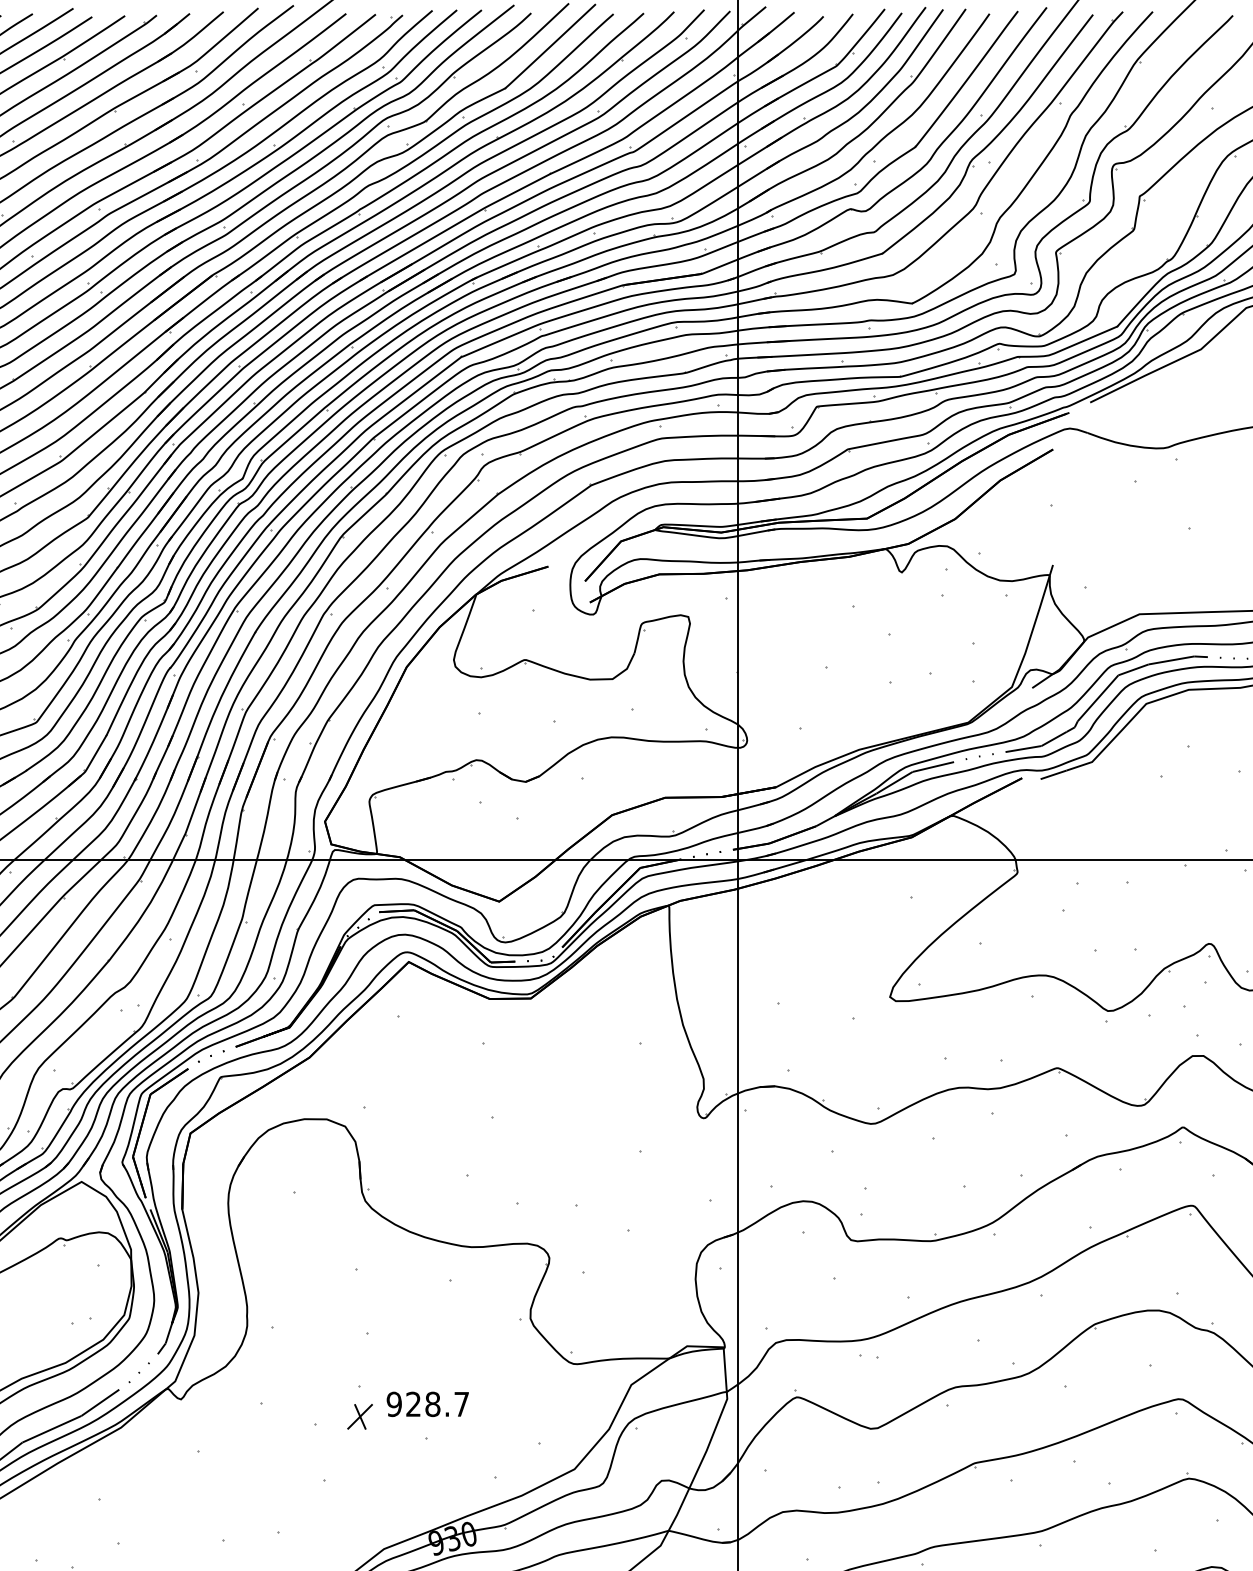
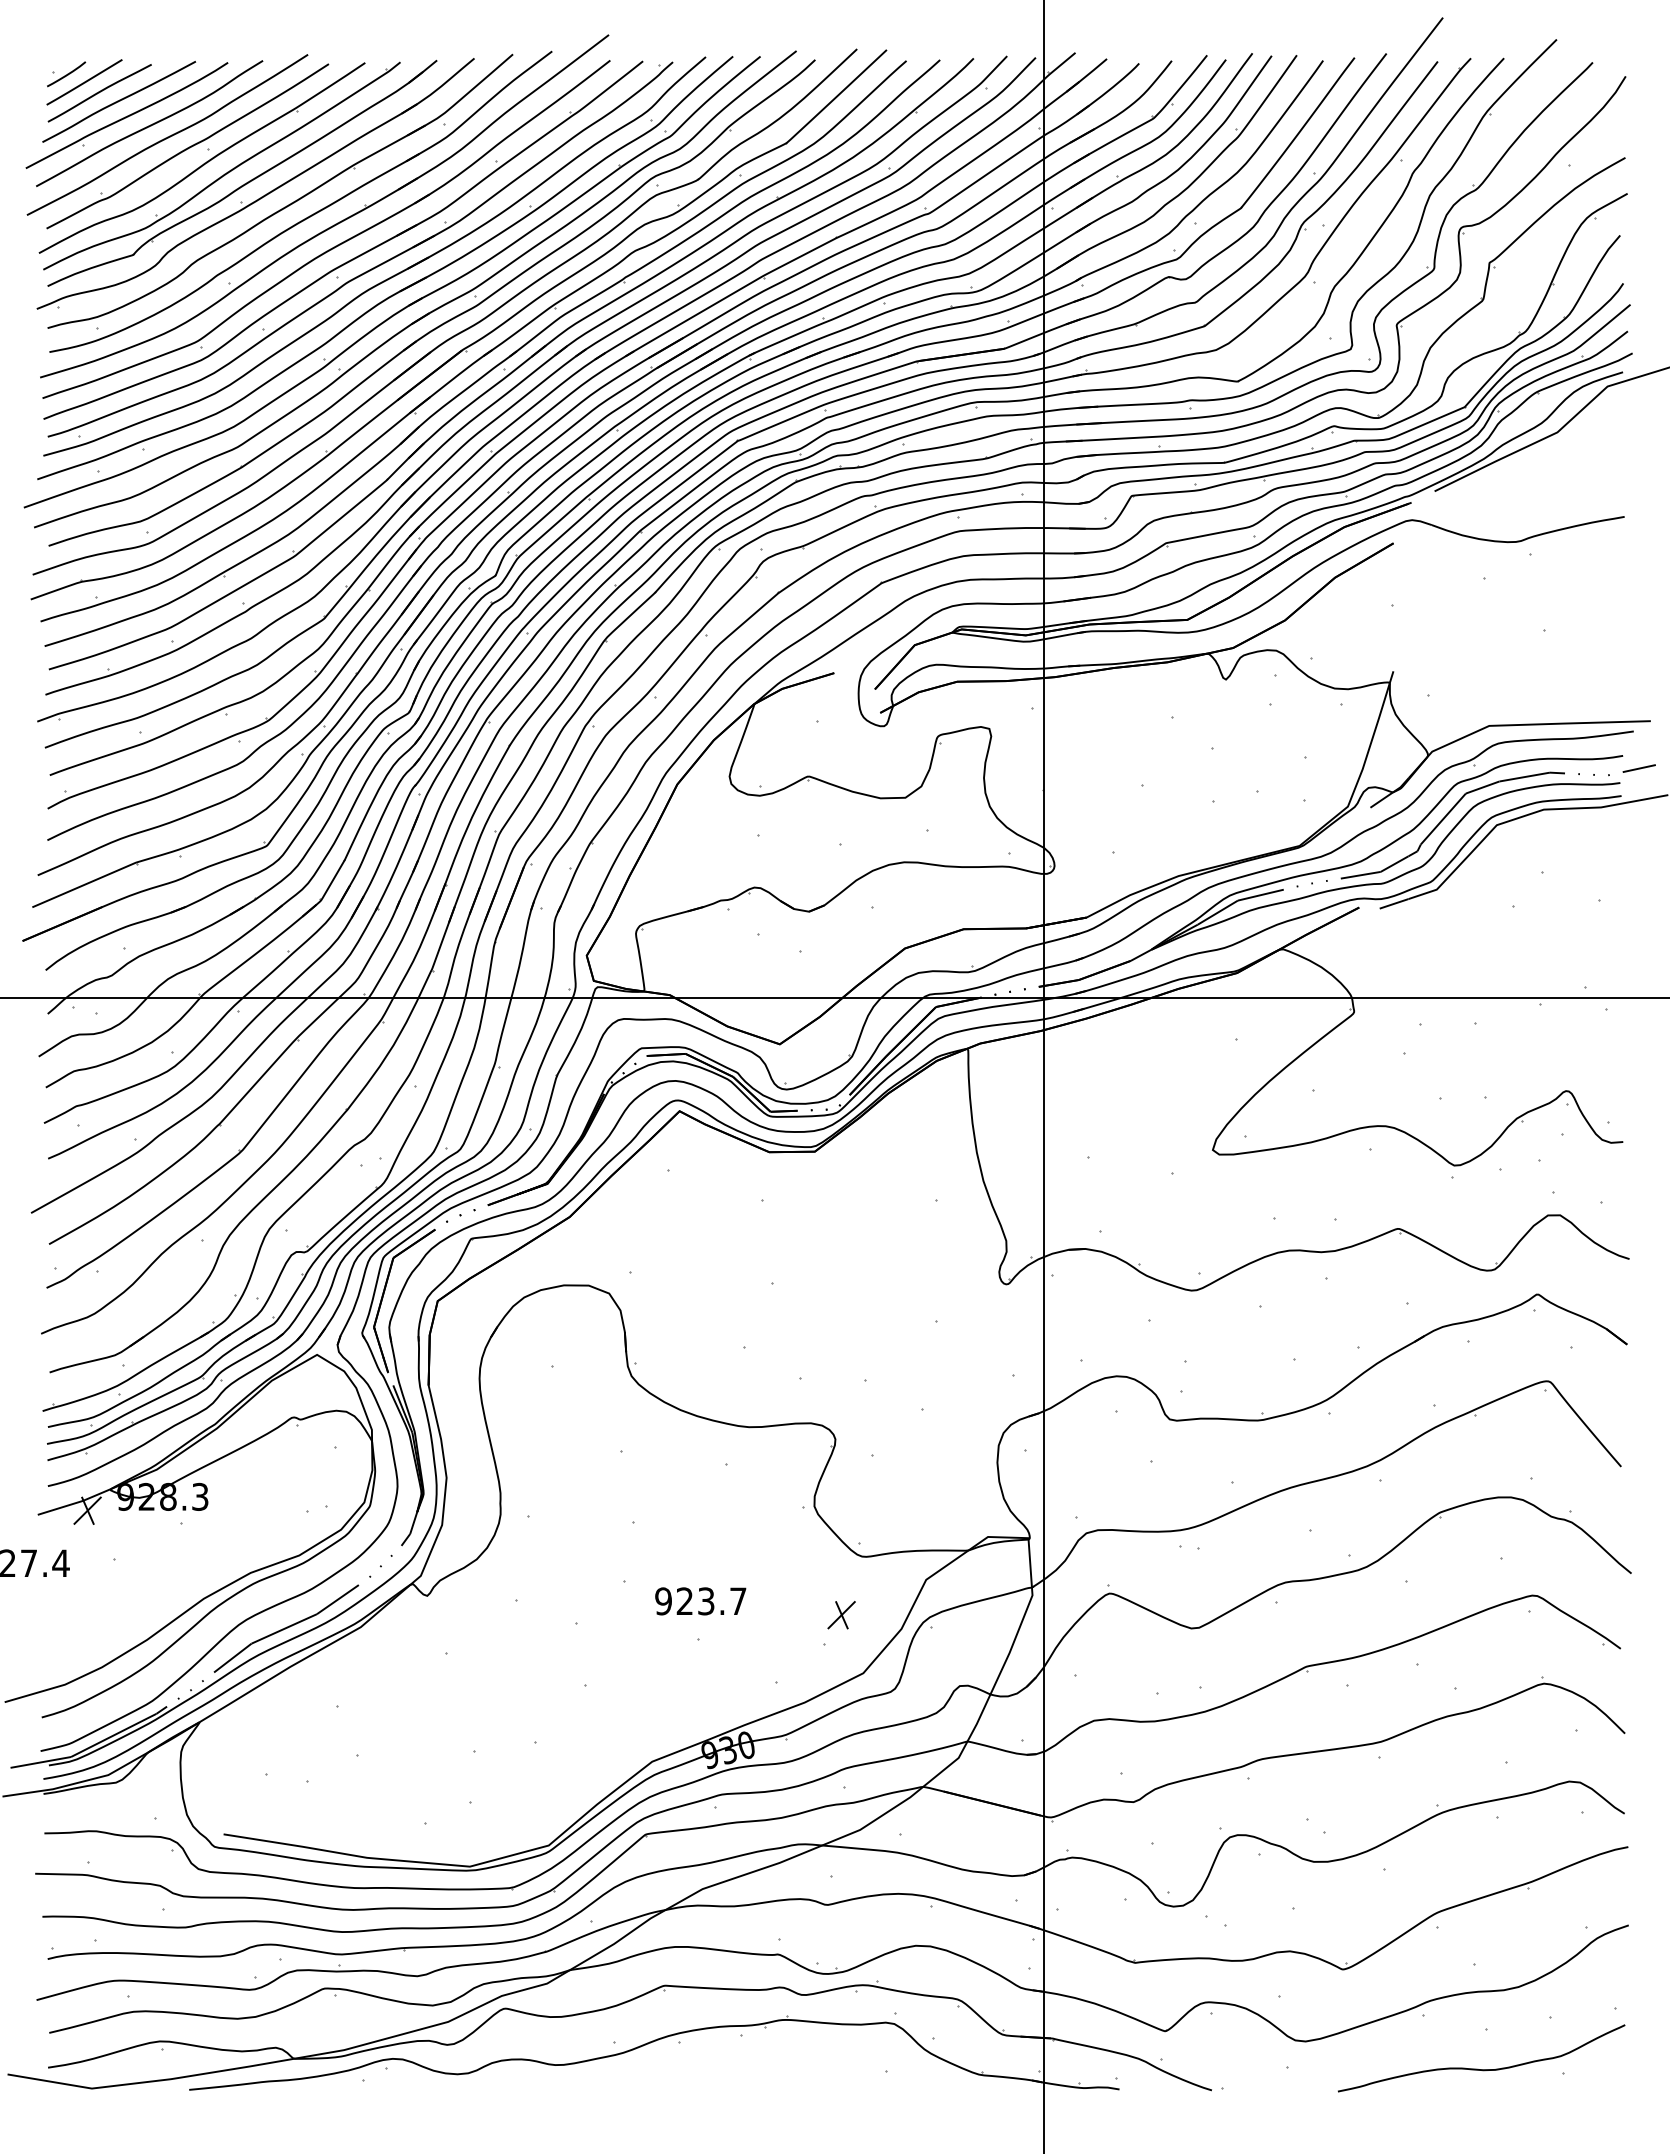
text: (433, 1404) -> (706, 1601), 928.7 -> 923.7
part: (359, 1417) -> (841, 1615), moved

